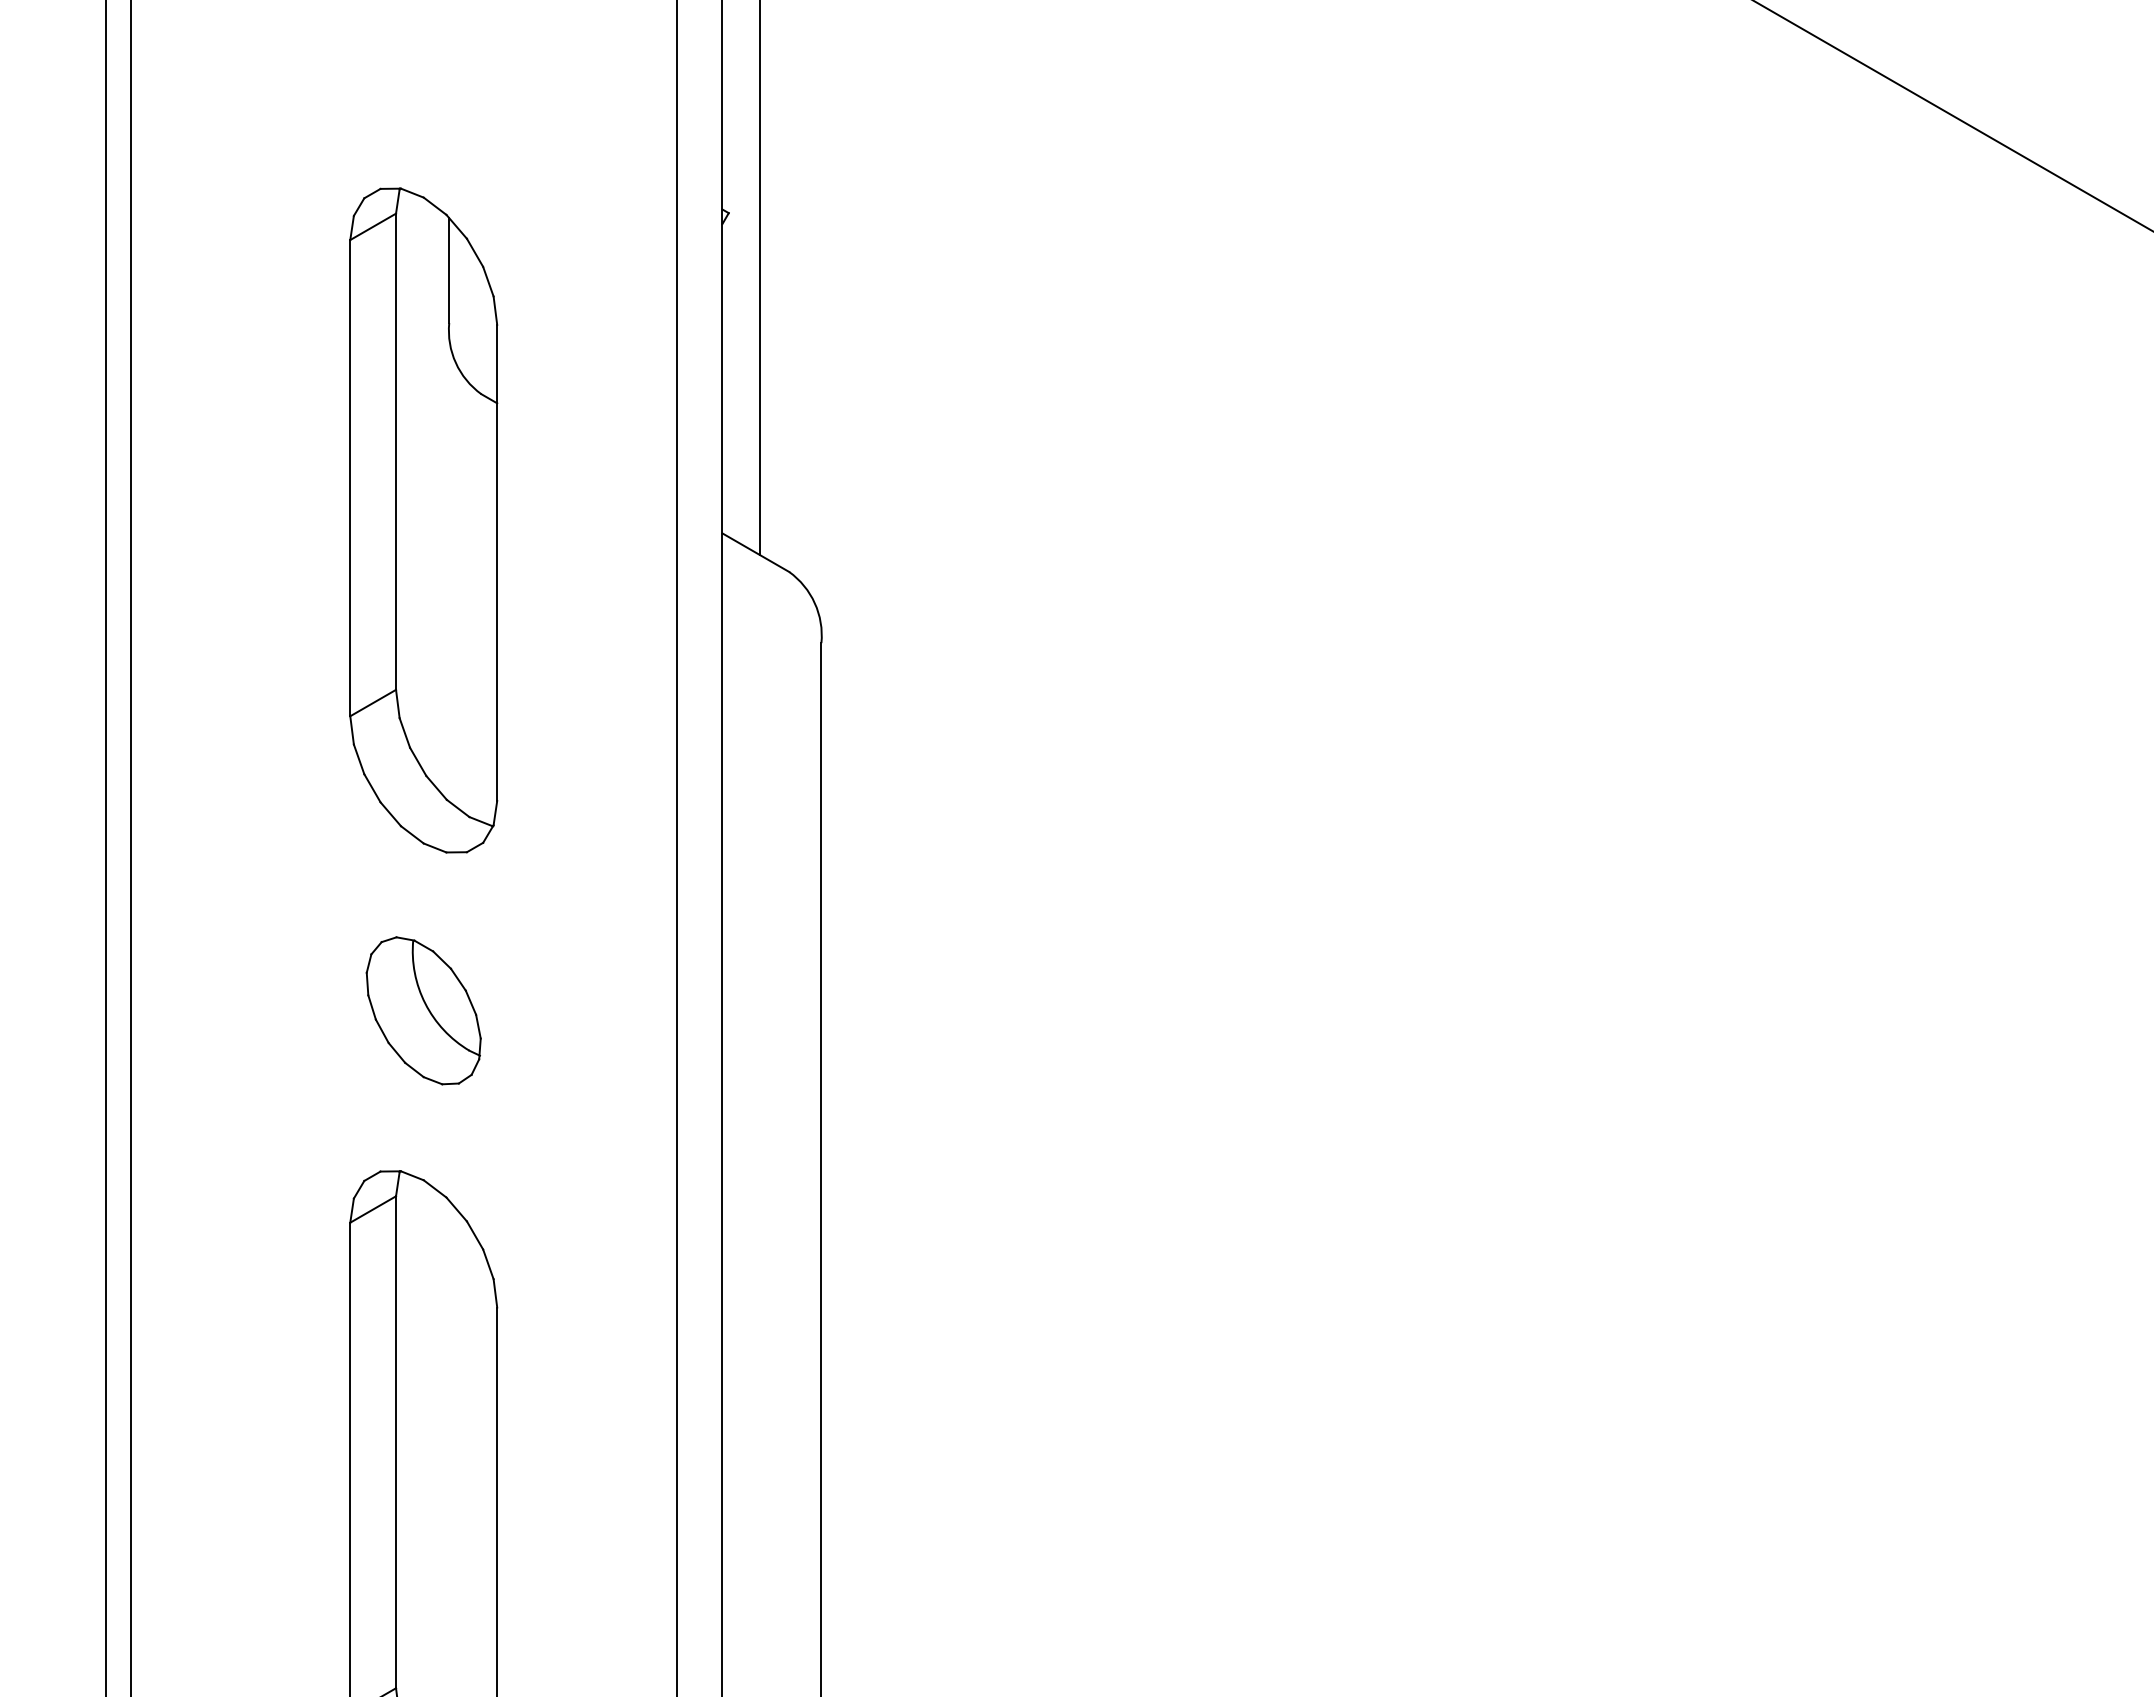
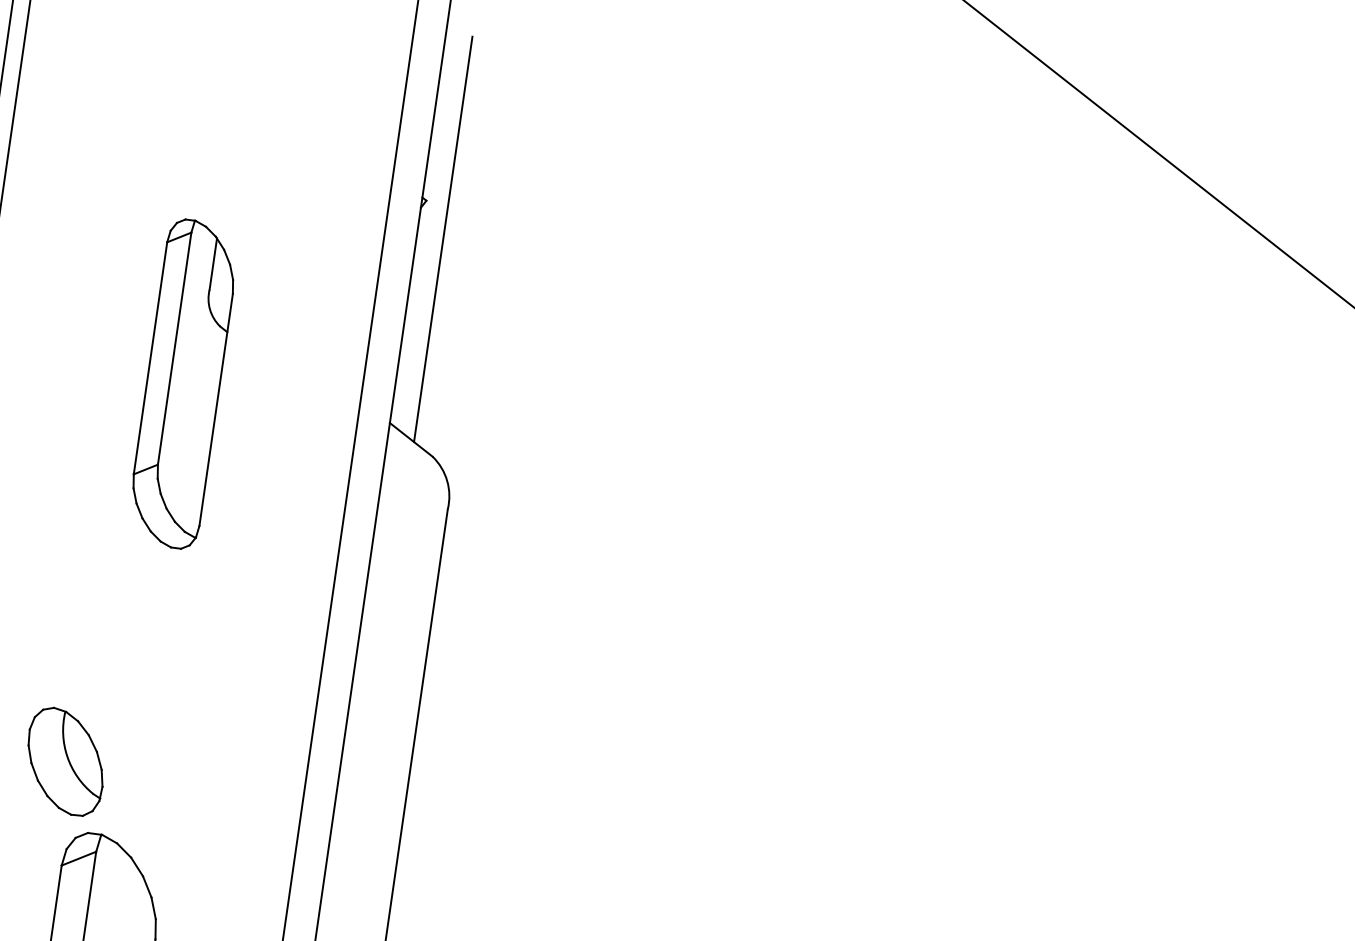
part: (423, 520) -> (183, 384), size x0.7
part: (423, 1010) -> (65, 761), moved

